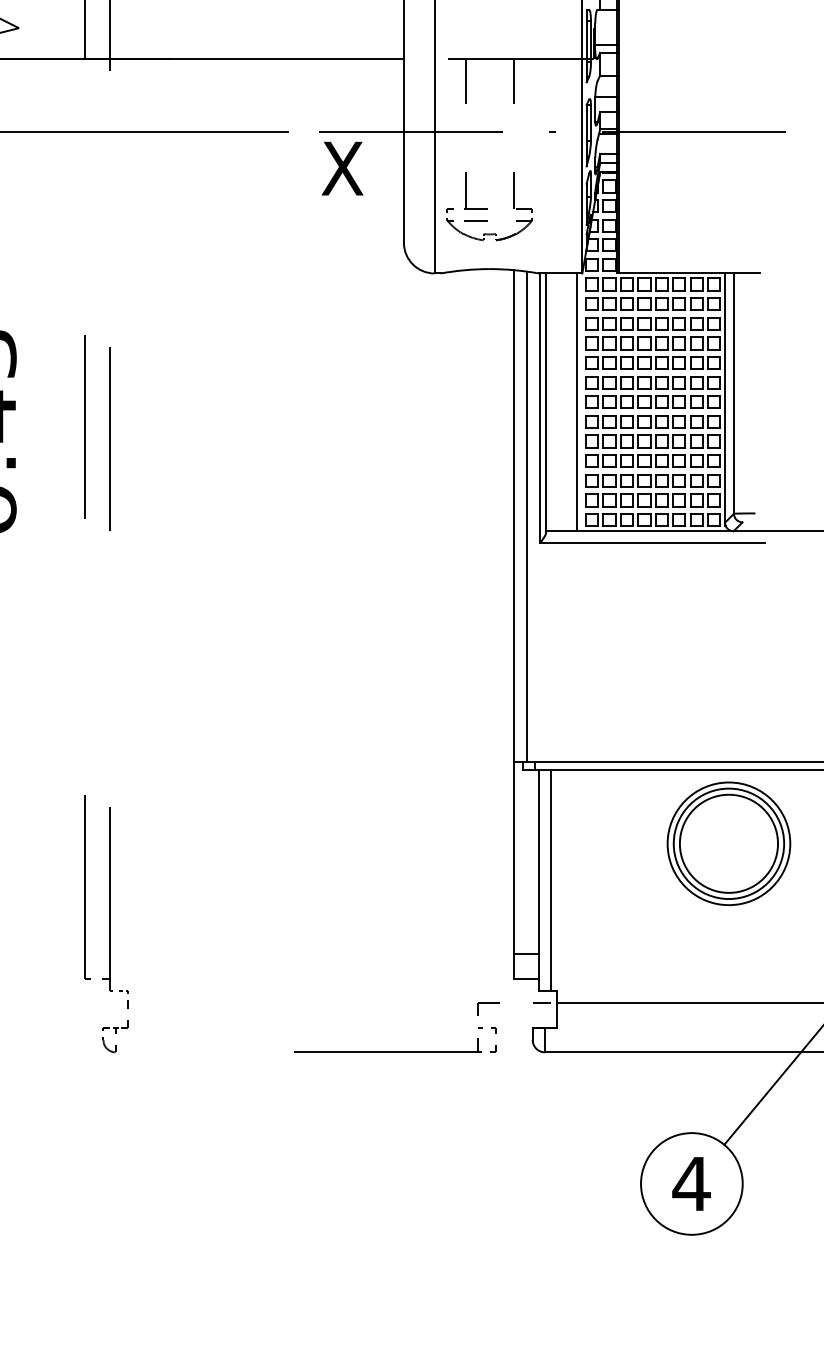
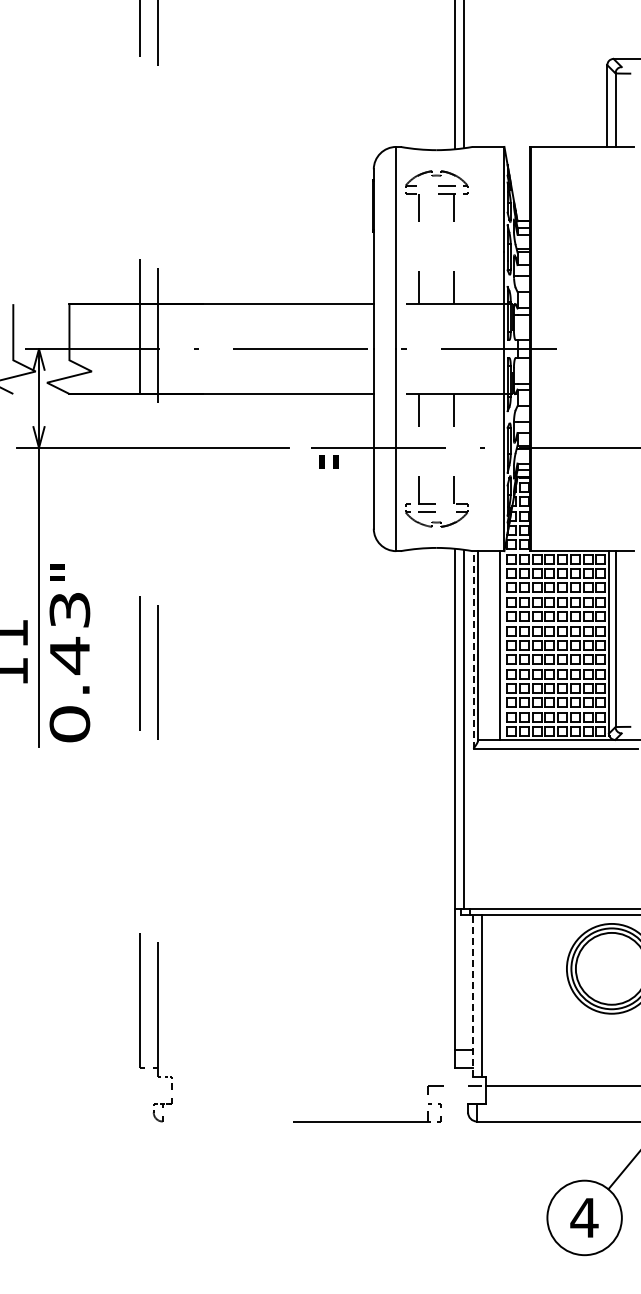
text: (342, 167) -> (328, 473), X -> "
line: (540, 407) -> (473, 649), solid -> dashed
line: (538, 880) -> (472, 995), solid -> dashed

